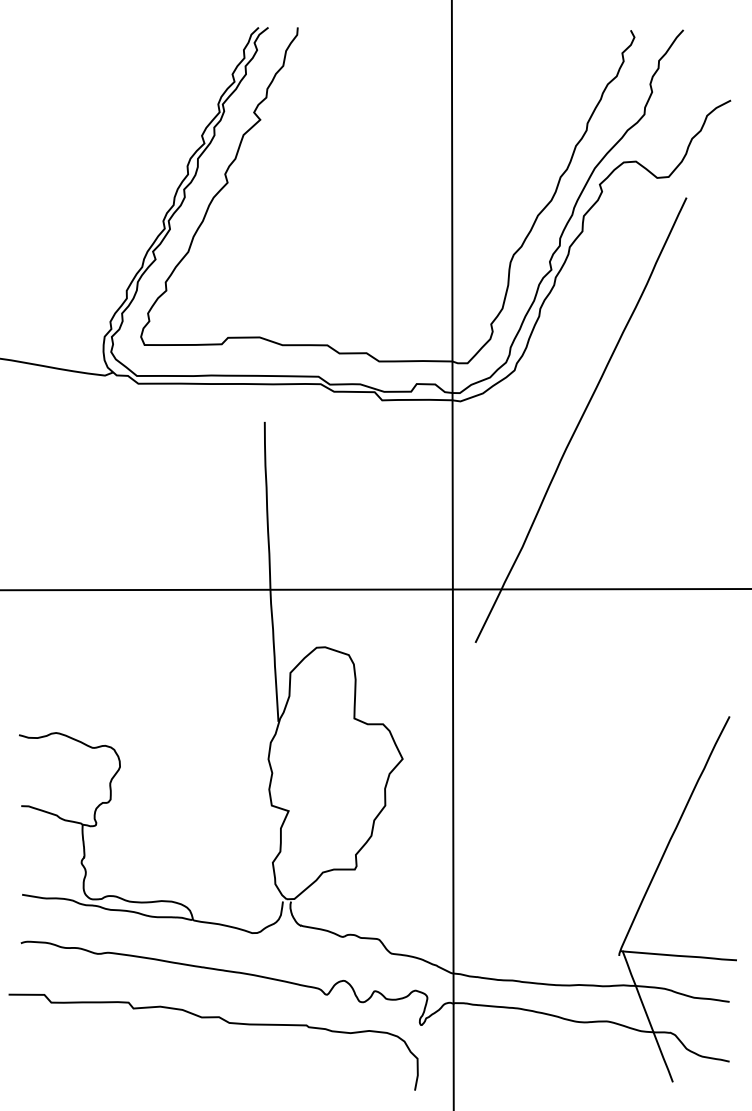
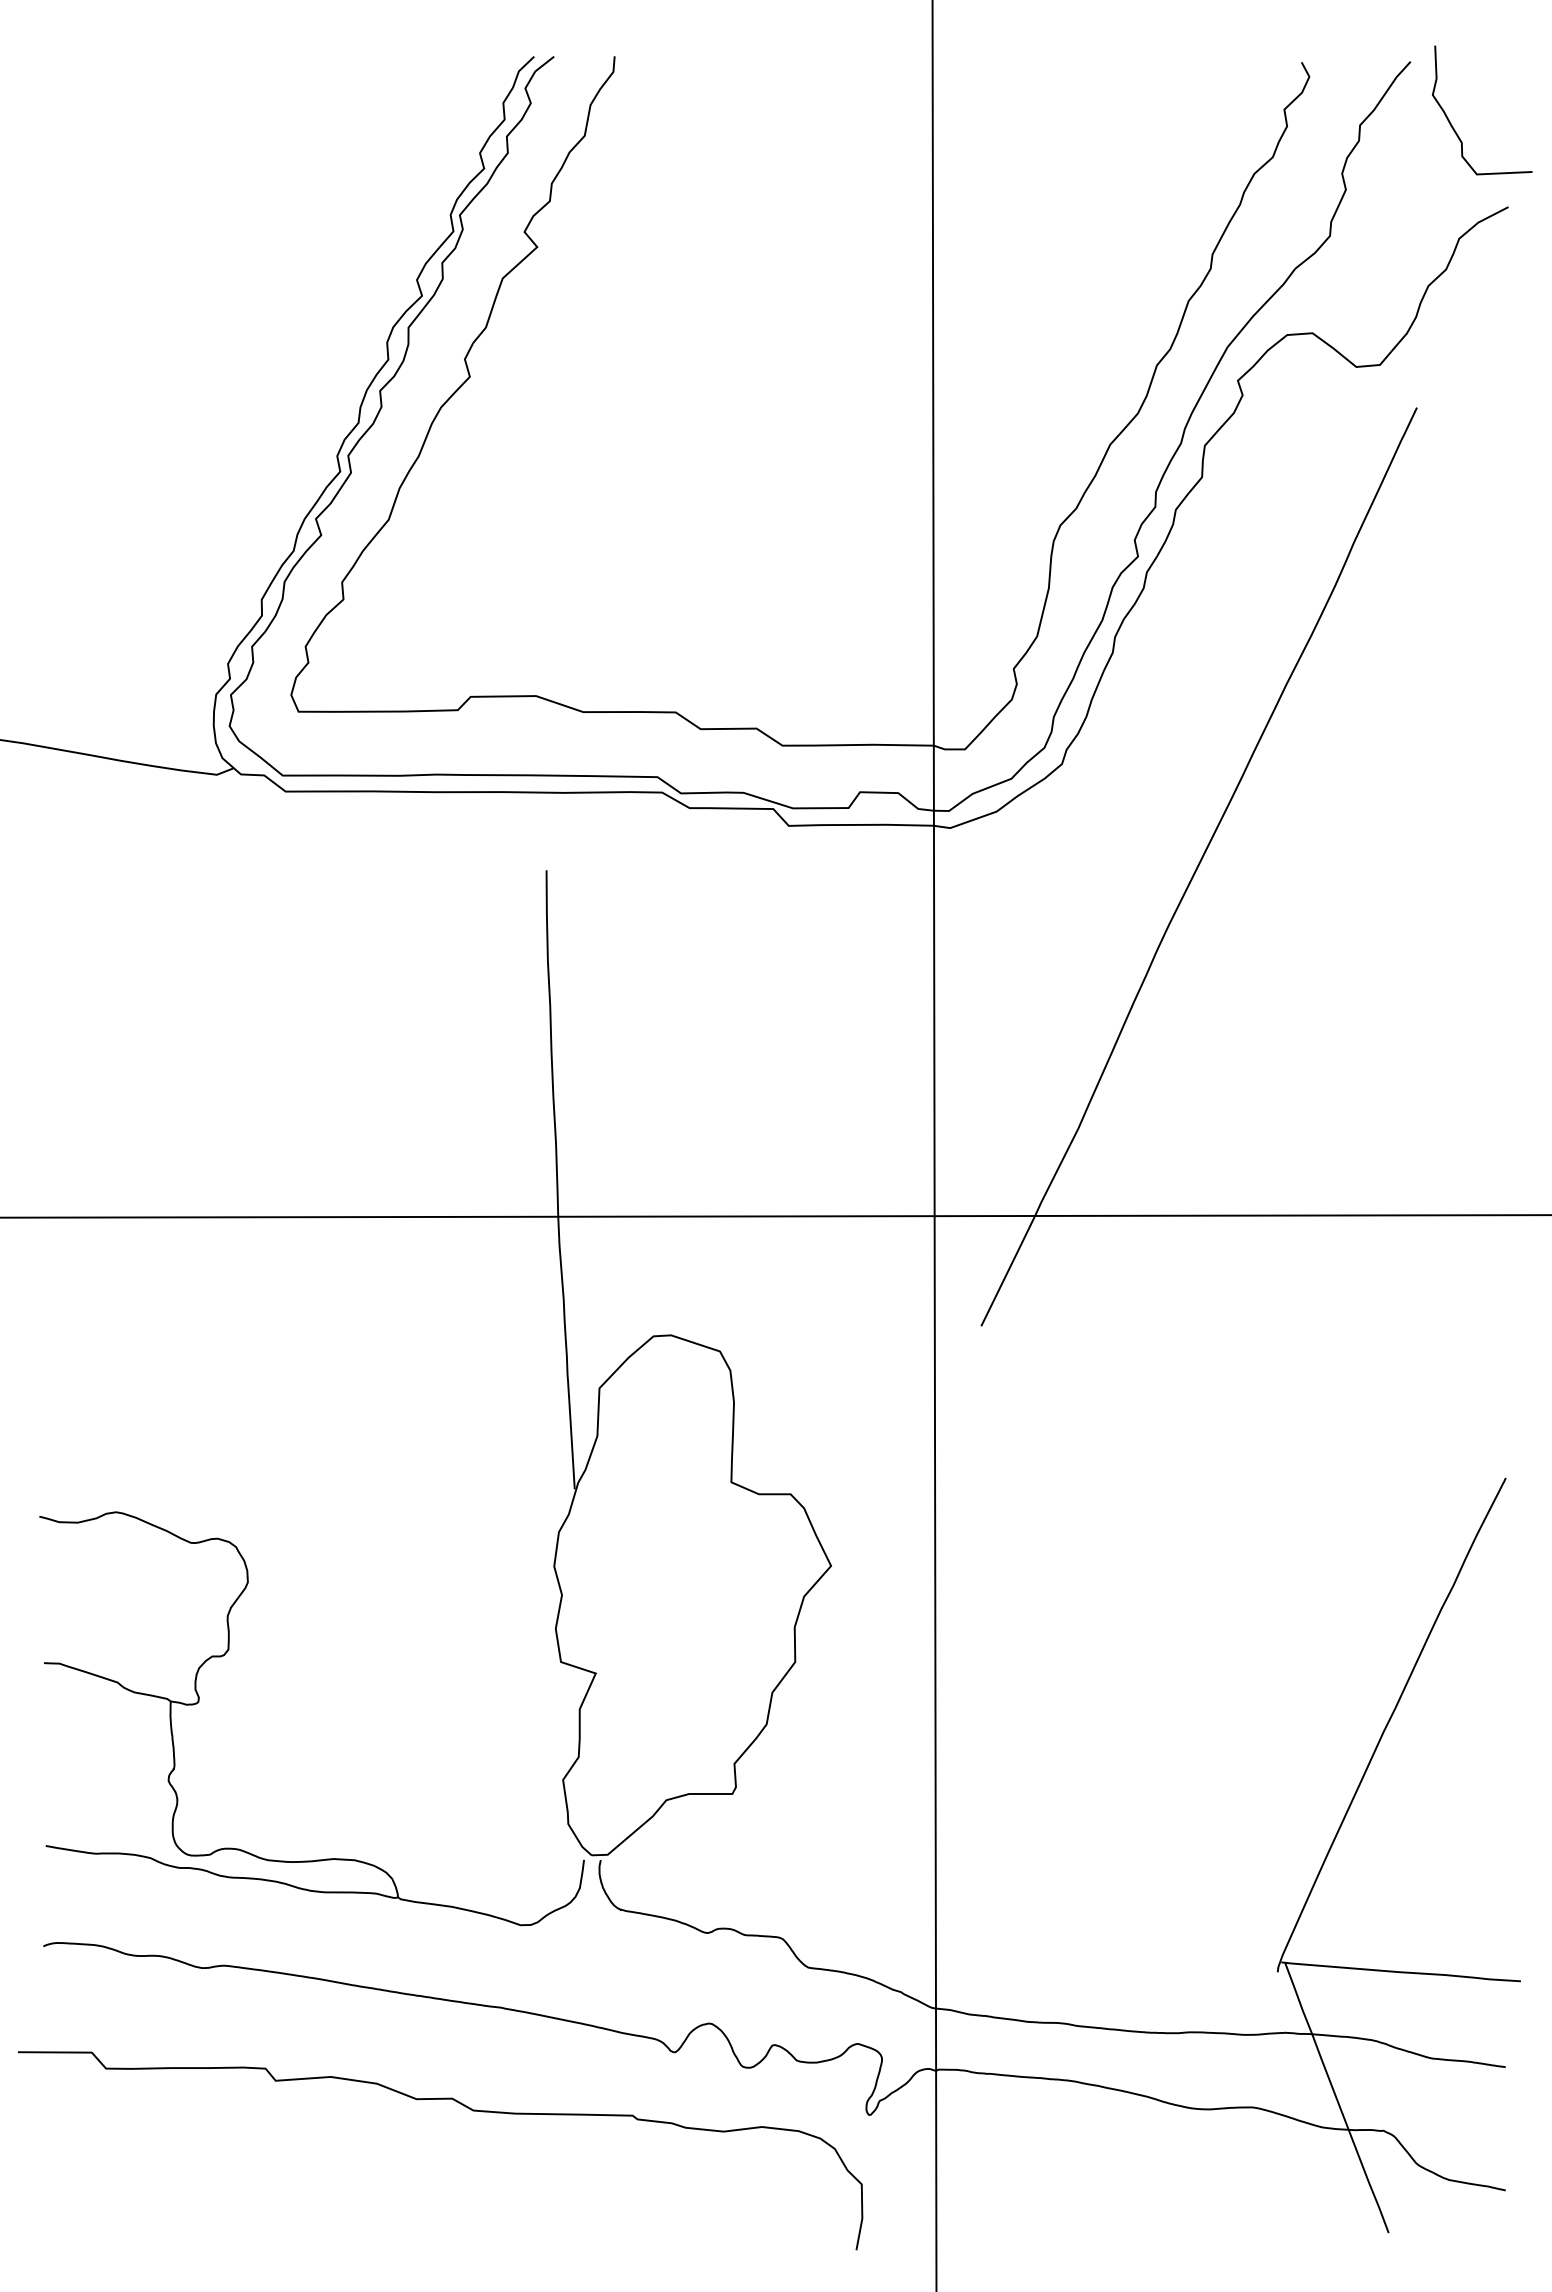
curve: (704, 60) -> (1453, 124), added

